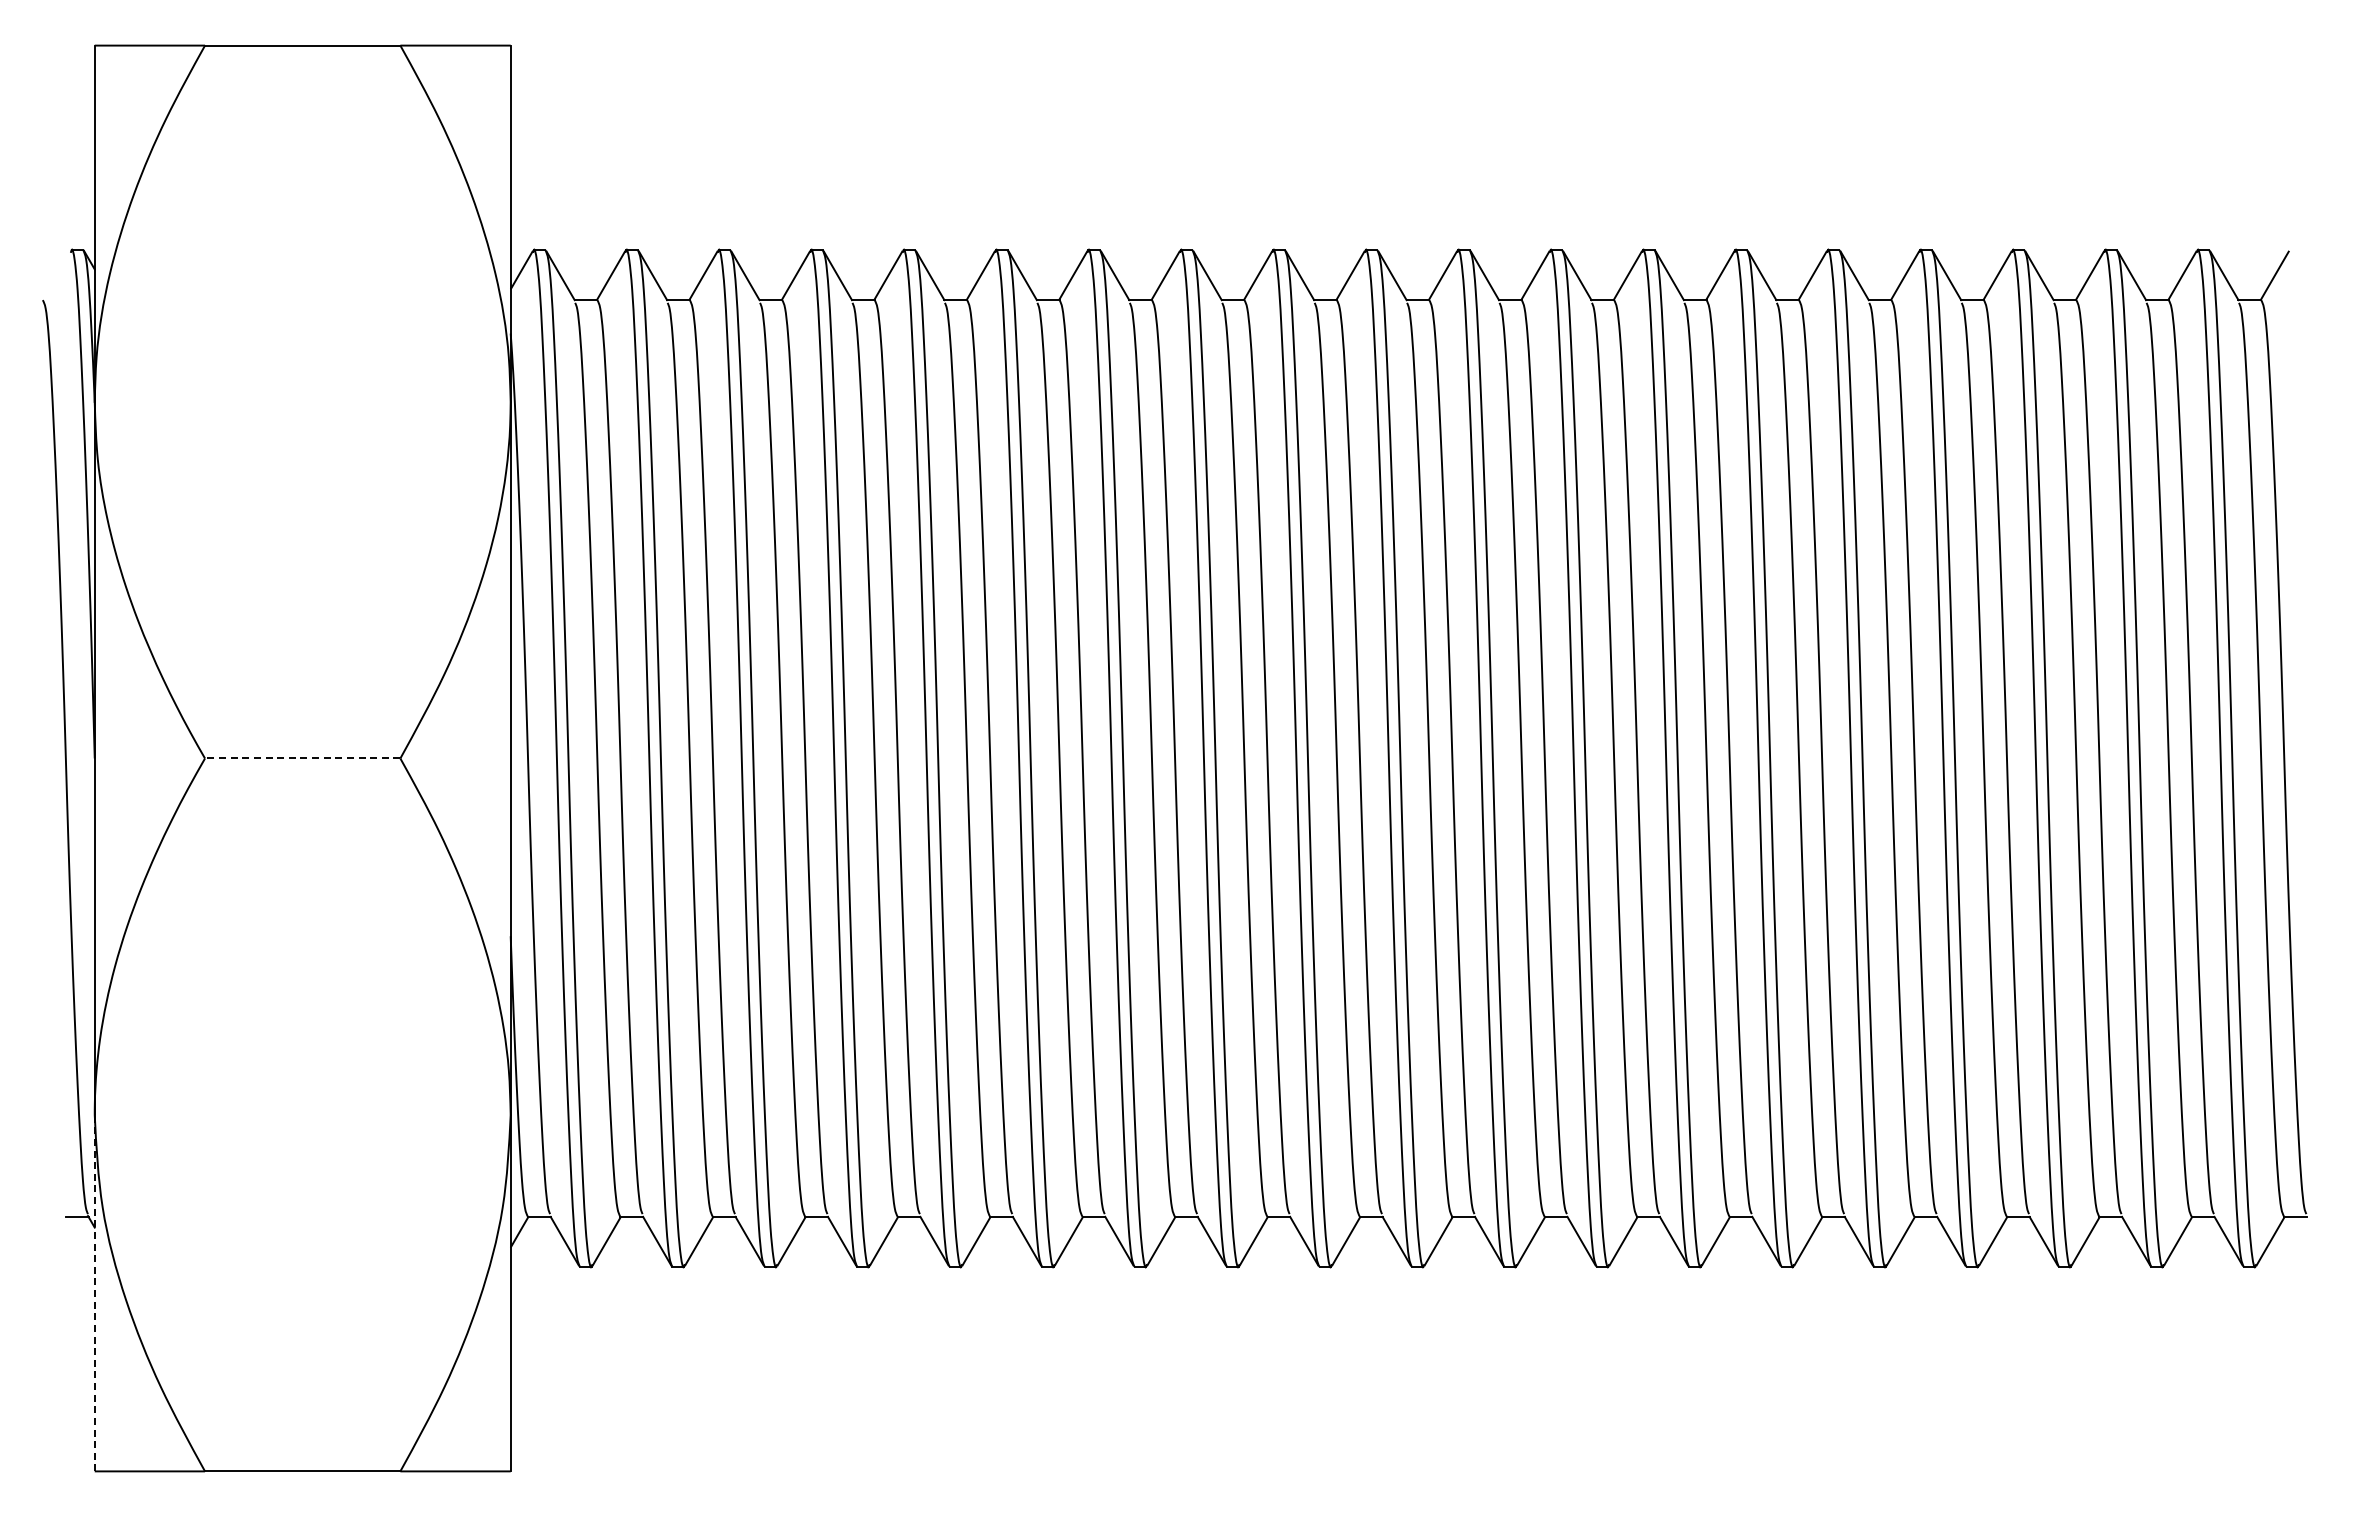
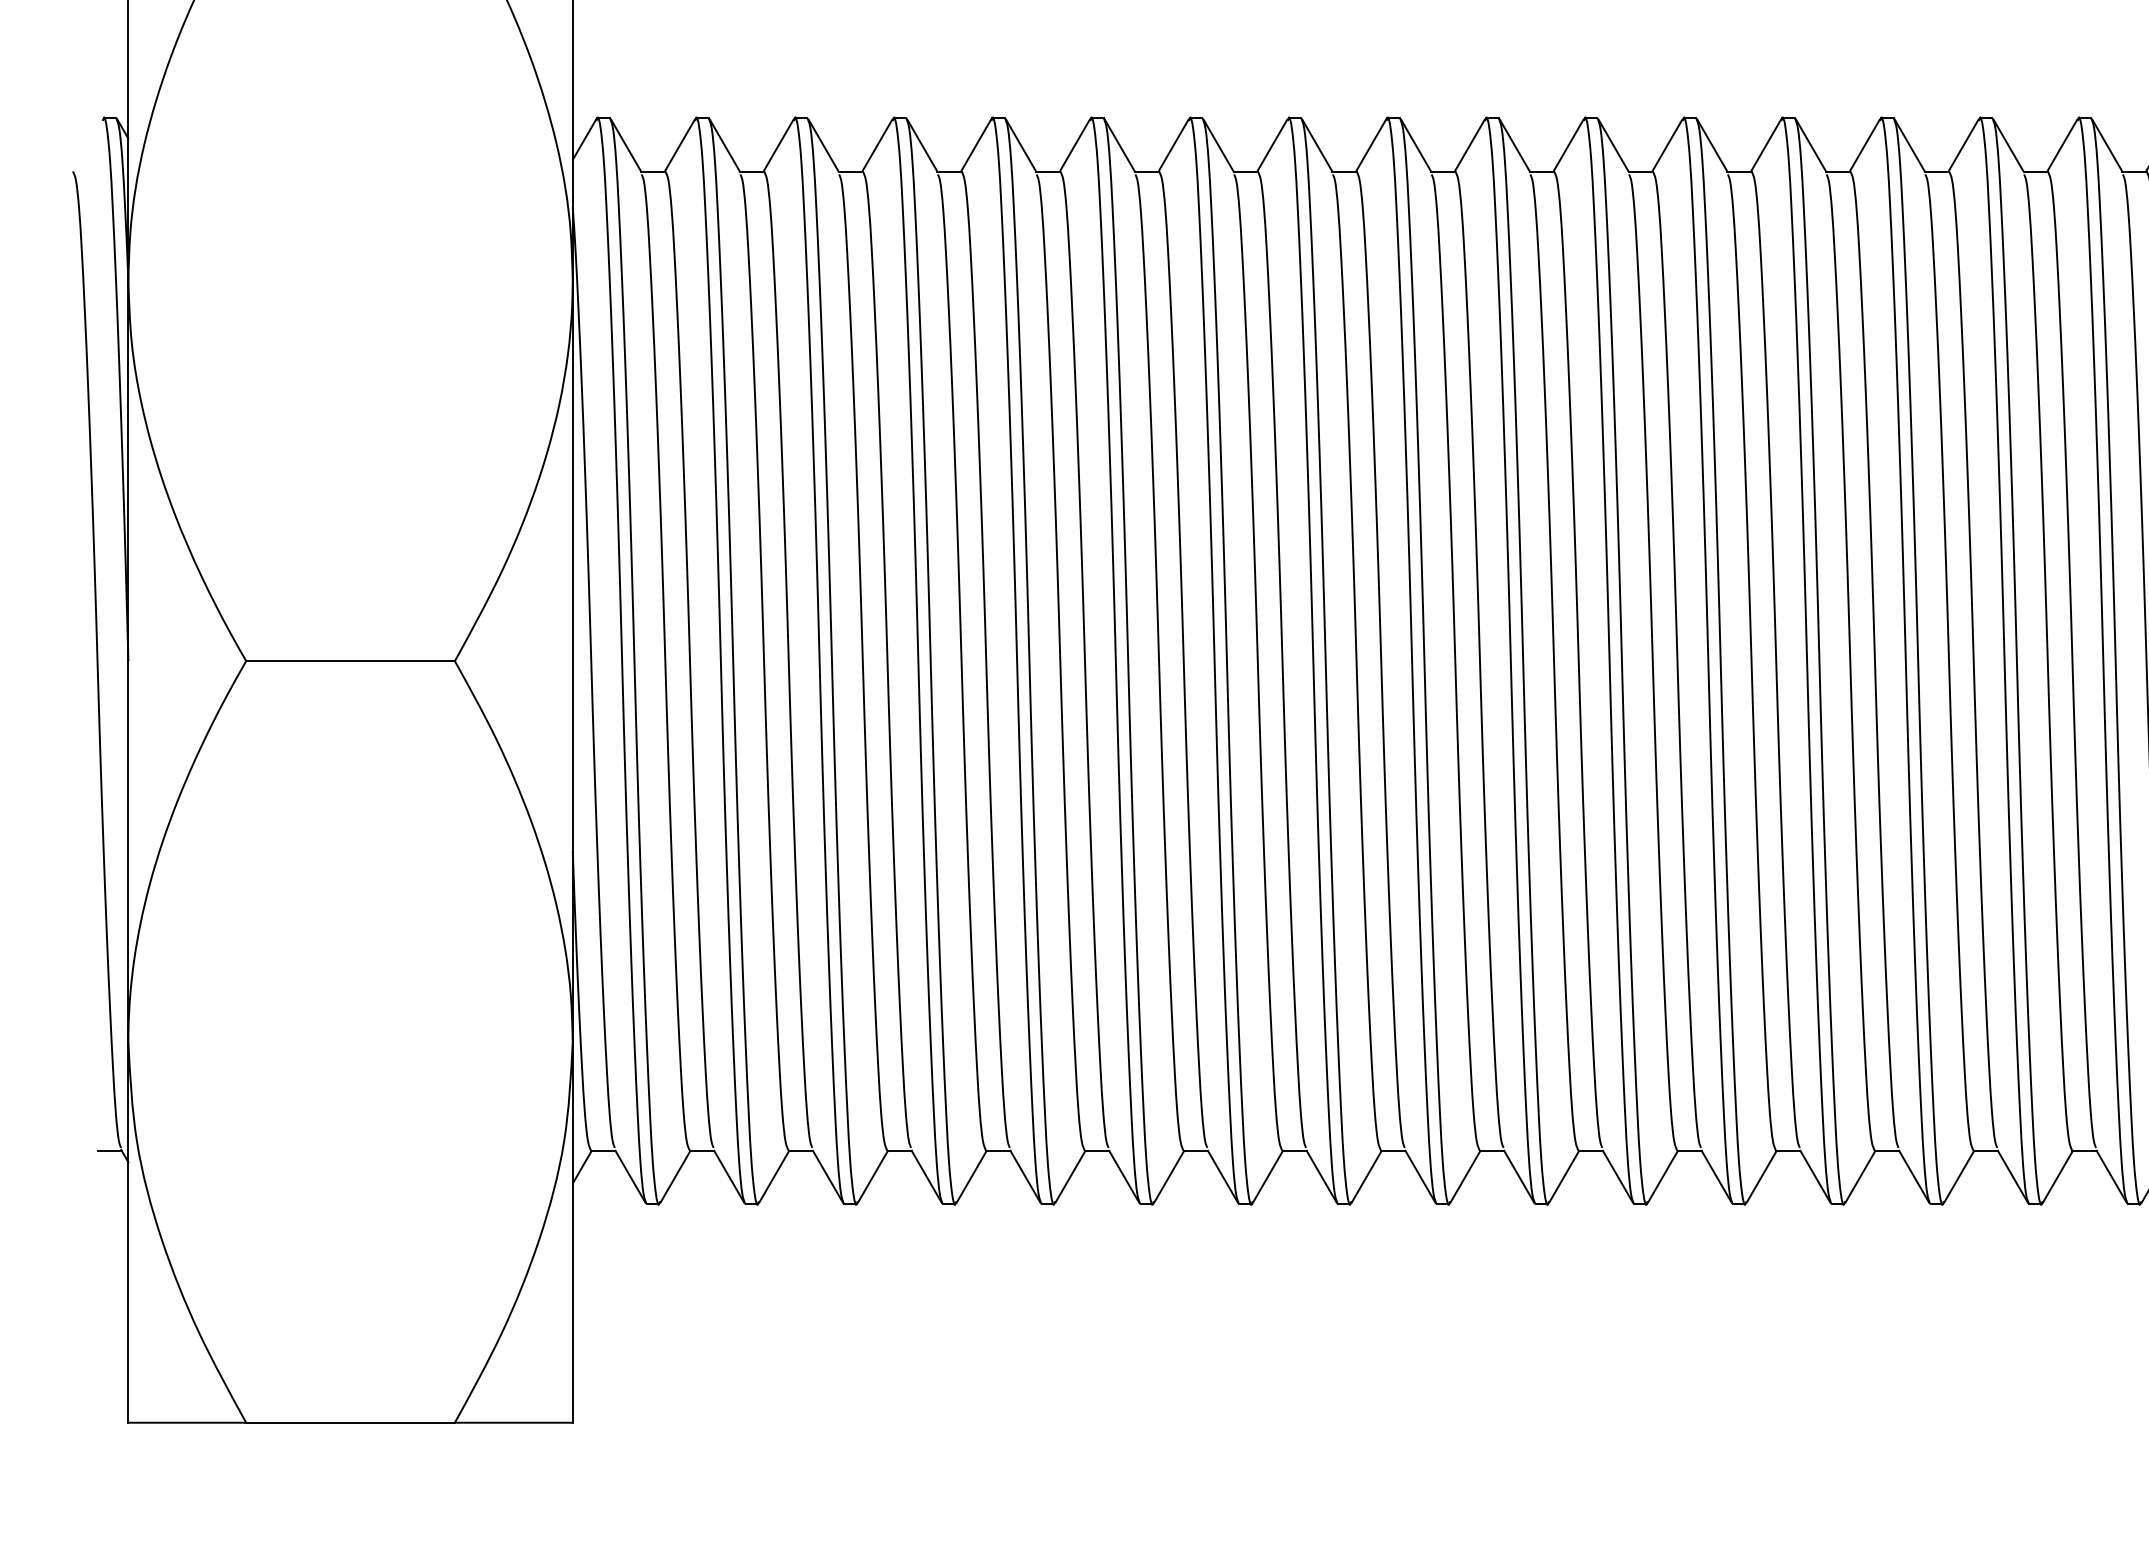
line: (302, 758) -> (350, 661), dashed -> solid
line: (94, 1292) -> (128, 1231), dashed -> solid

